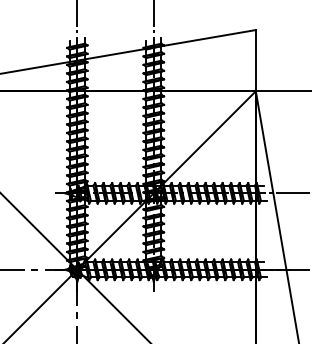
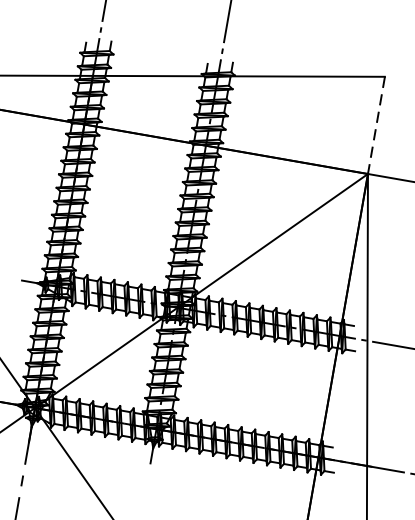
line: (255, 60) -> (375, 125), solid -> dashed

